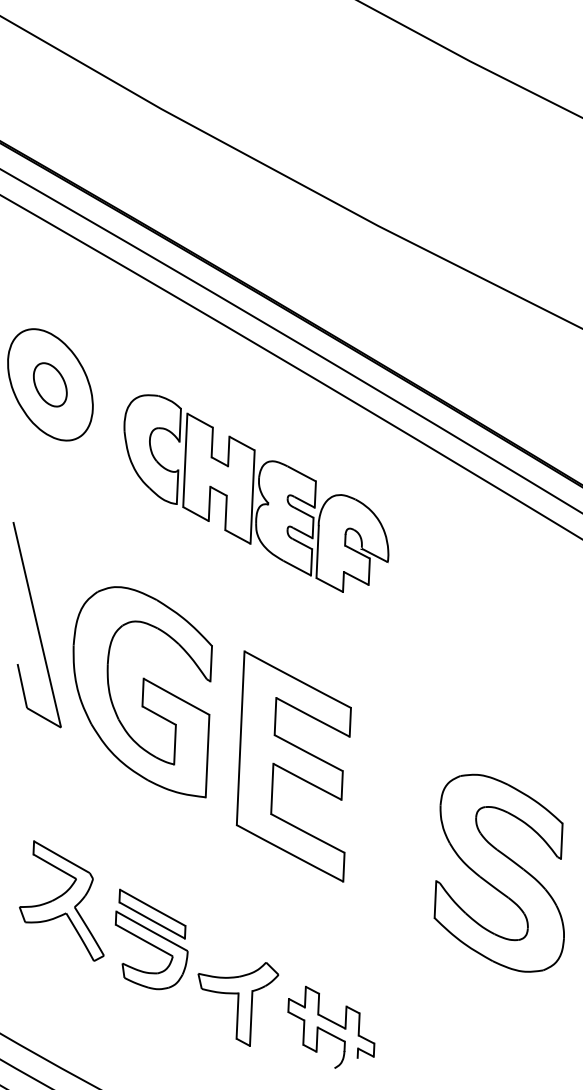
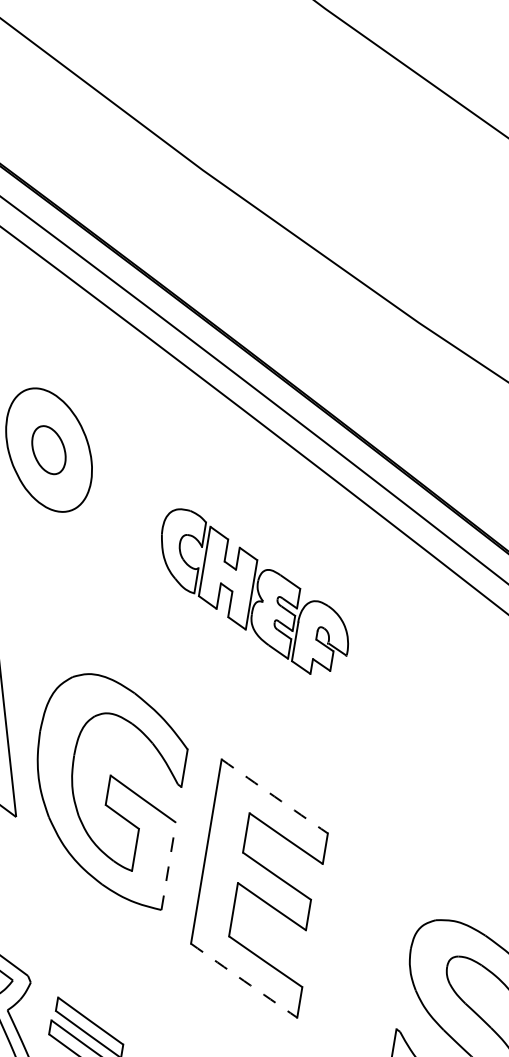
part: (256, 493) -> (254, 592), size x0.7
arc: (297, 679) -> (274, 796), solid -> dashed
line: (207, 755) -> (168, 865), solid -> dashed
arc: (289, 853) -> (243, 980), solid -> dashed

